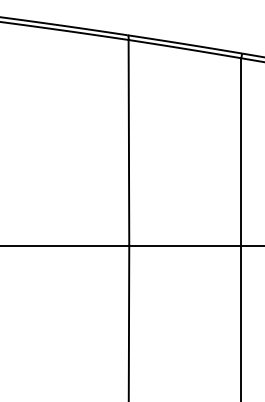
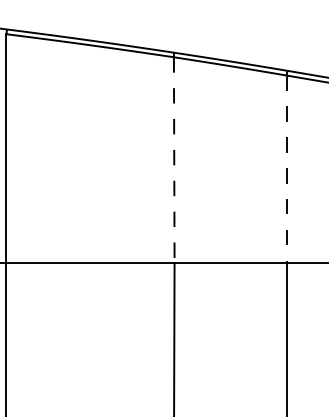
line: (129, 143) -> (174, 160), solid -> dashed
line: (241, 152) -> (286, 169), solid -> dashed

